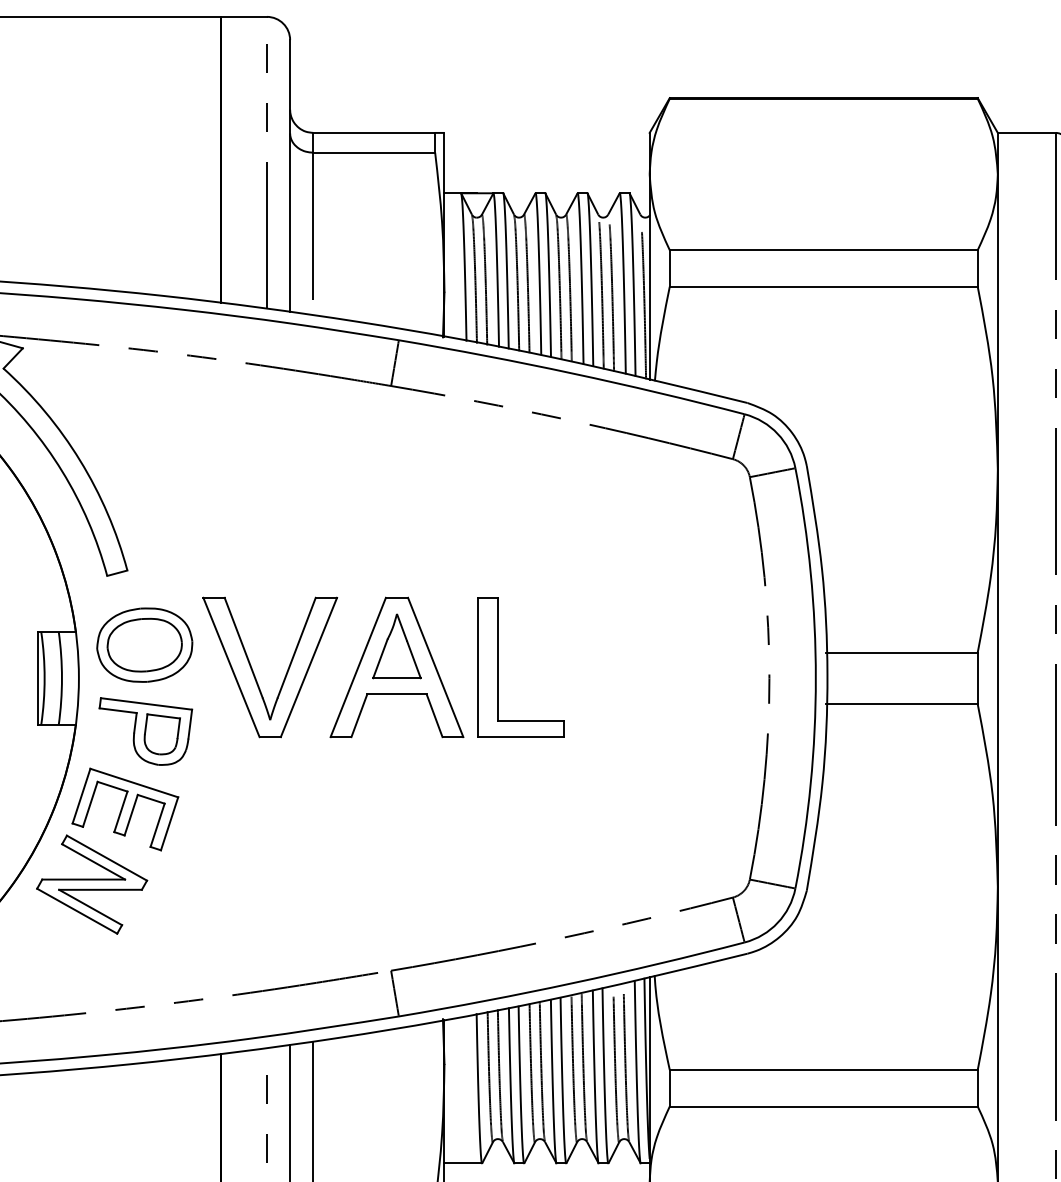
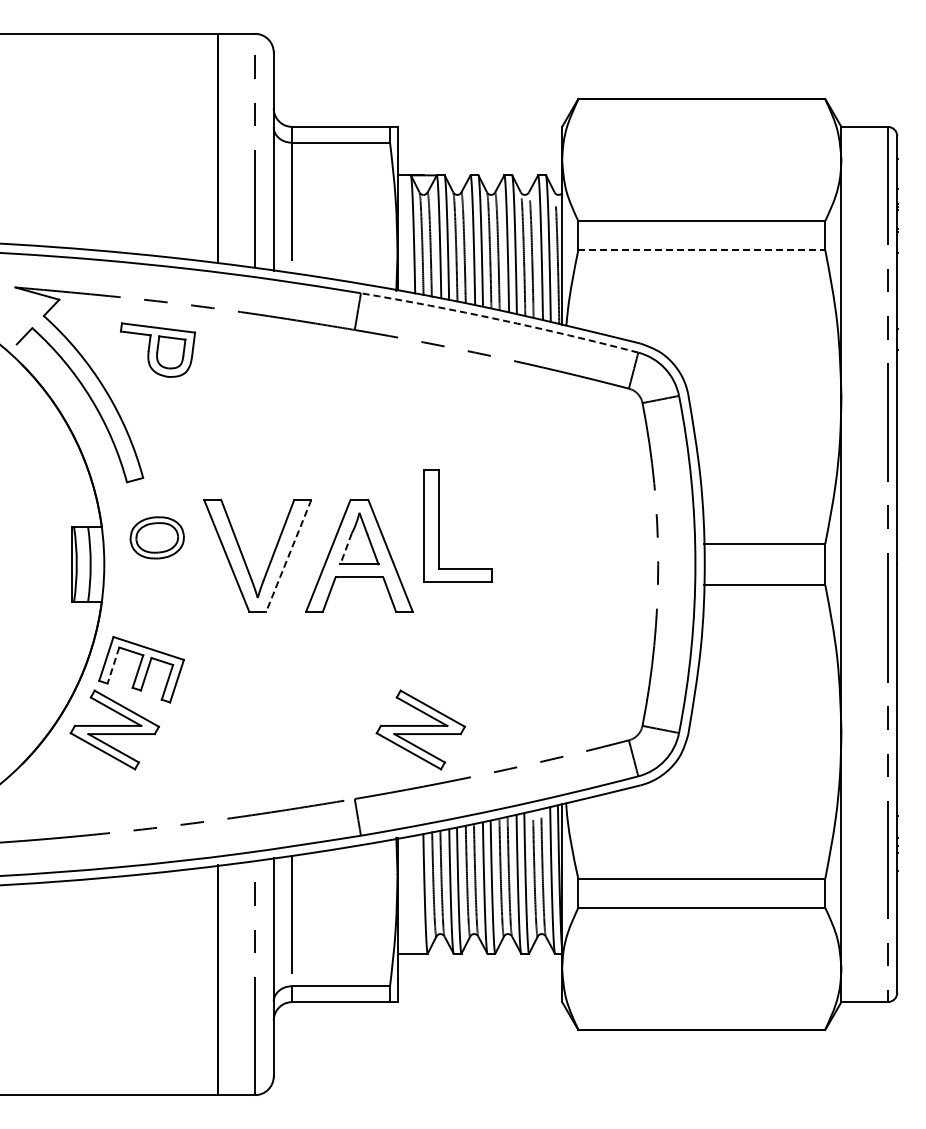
line: (823, 286) -> (701, 250), solid -> dashed
arc: (572, 372) -> (500, 319), solid -> dashed
part: (145, 644) -> (157, 537), size x0.7
line: (379, 659) -> (345, 549), solid -> dashed
part: (498, 667) -> (439, 525), moved
line: (308, 668) -> (288, 556), solid -> dashed
part: (146, 730) -> (158, 349), moved
line: (90, 804) -> (113, 665), solid -> dashed
part: (473, 884) -> (420, 729), added

